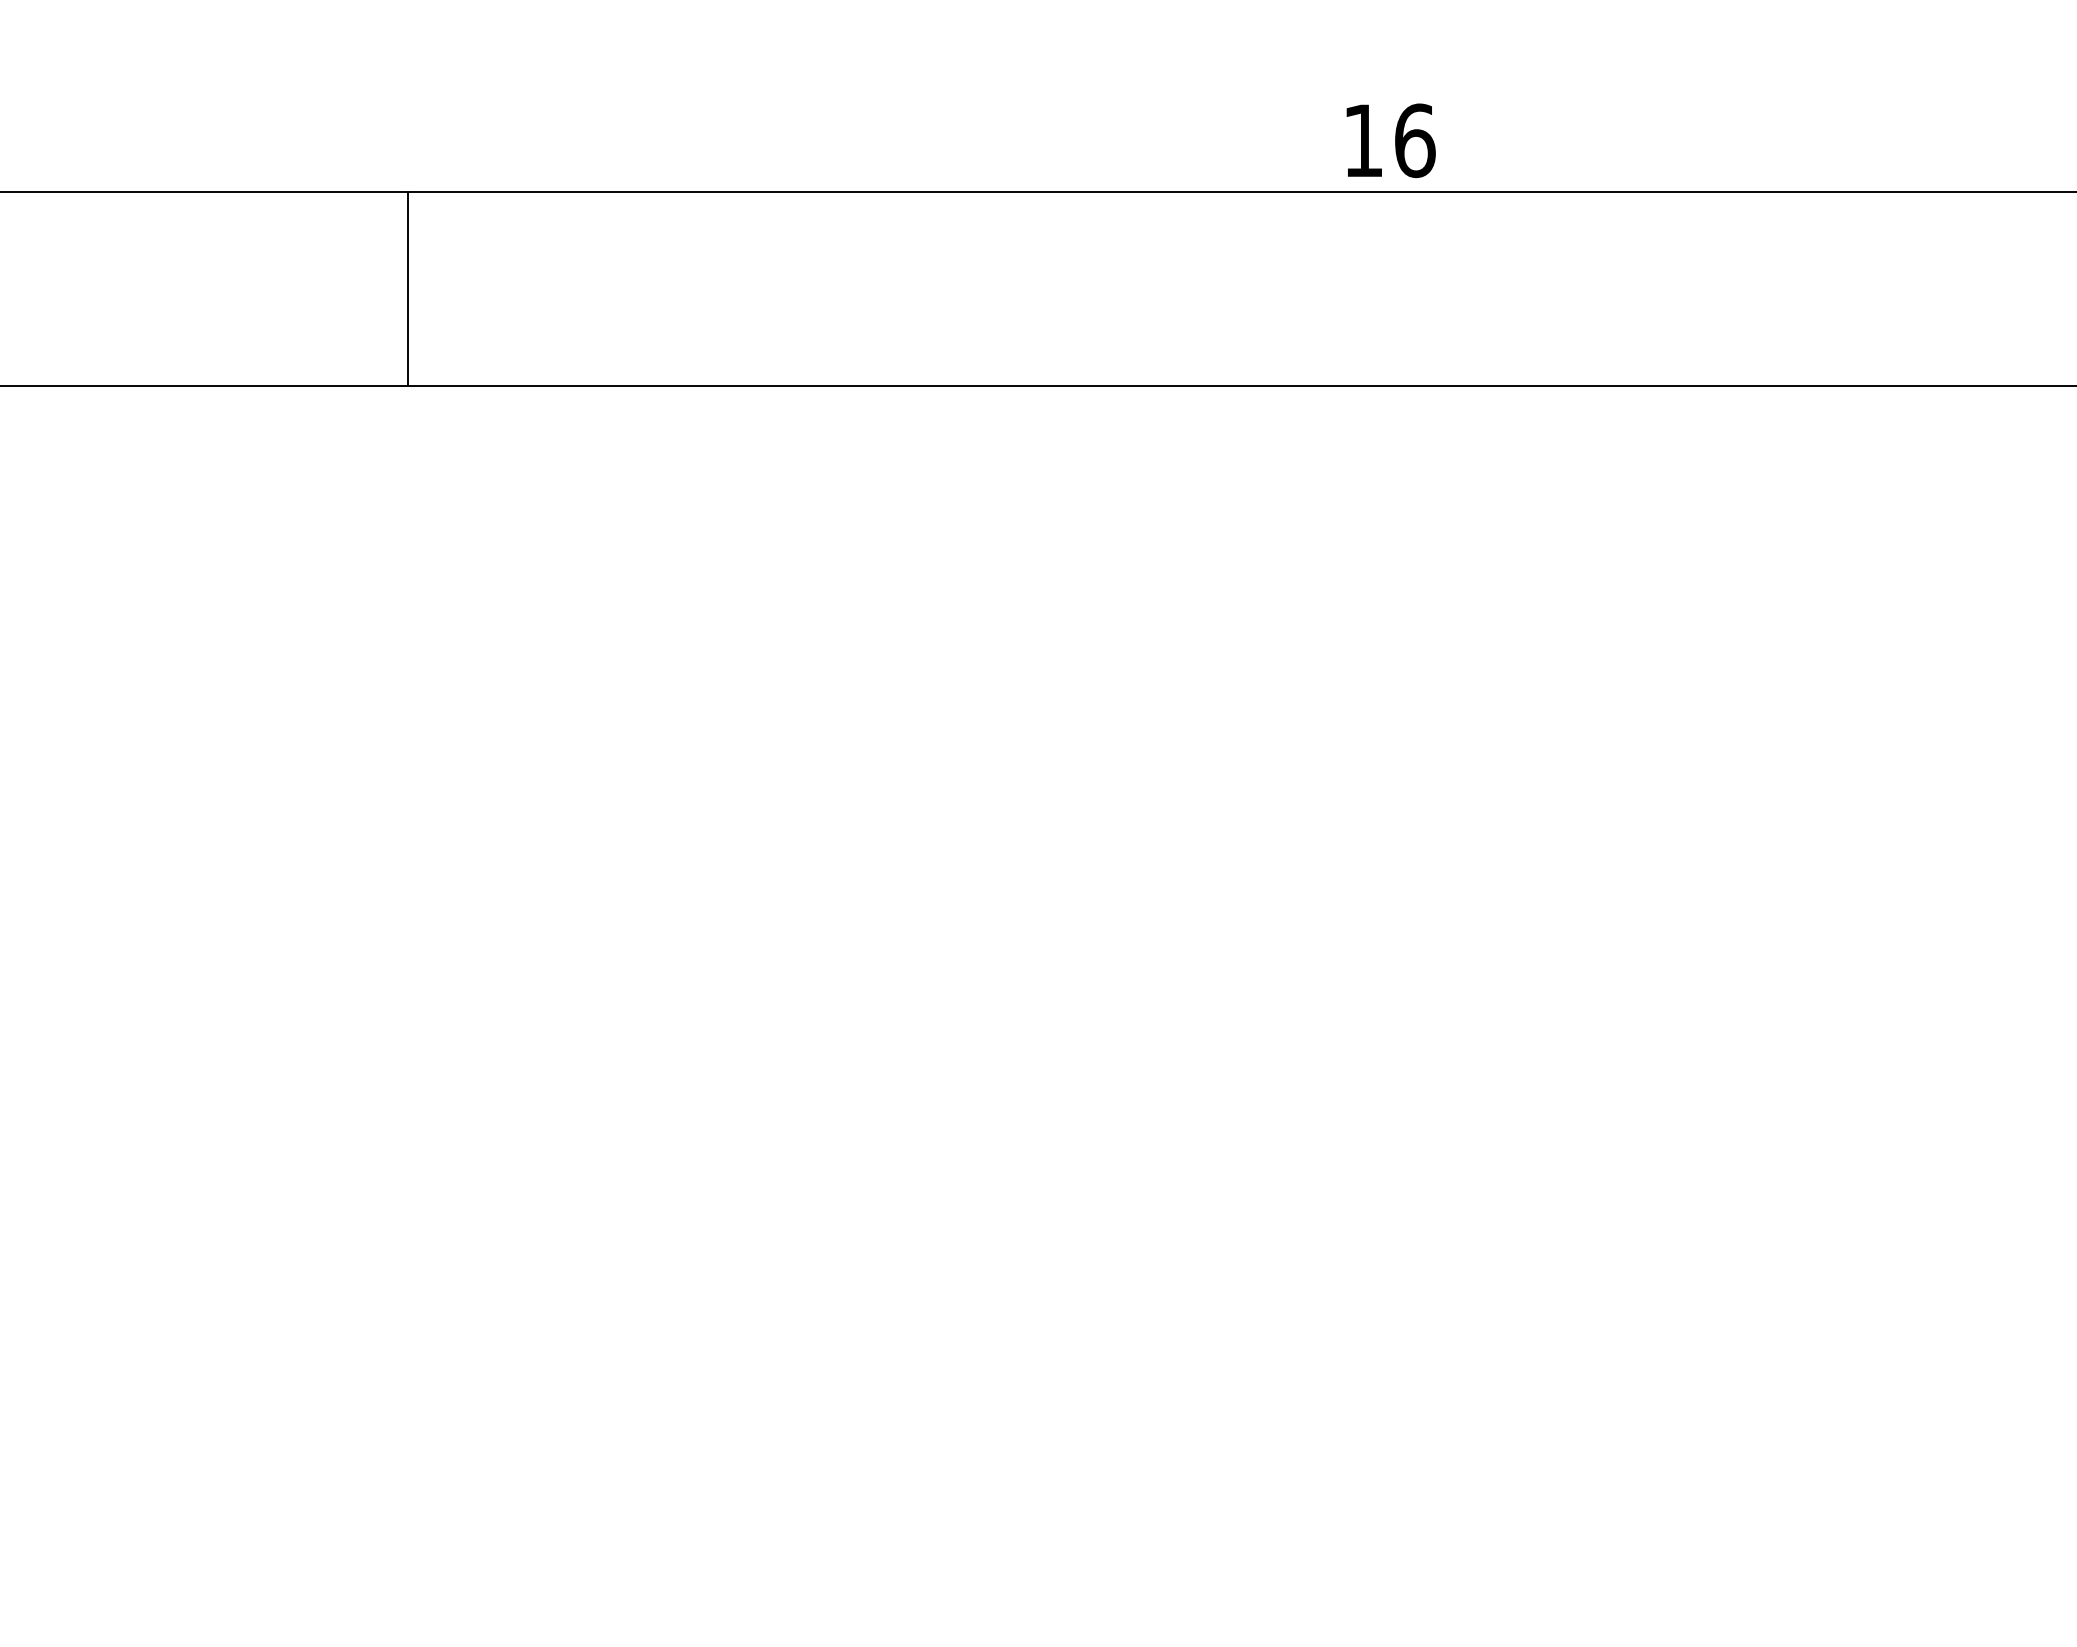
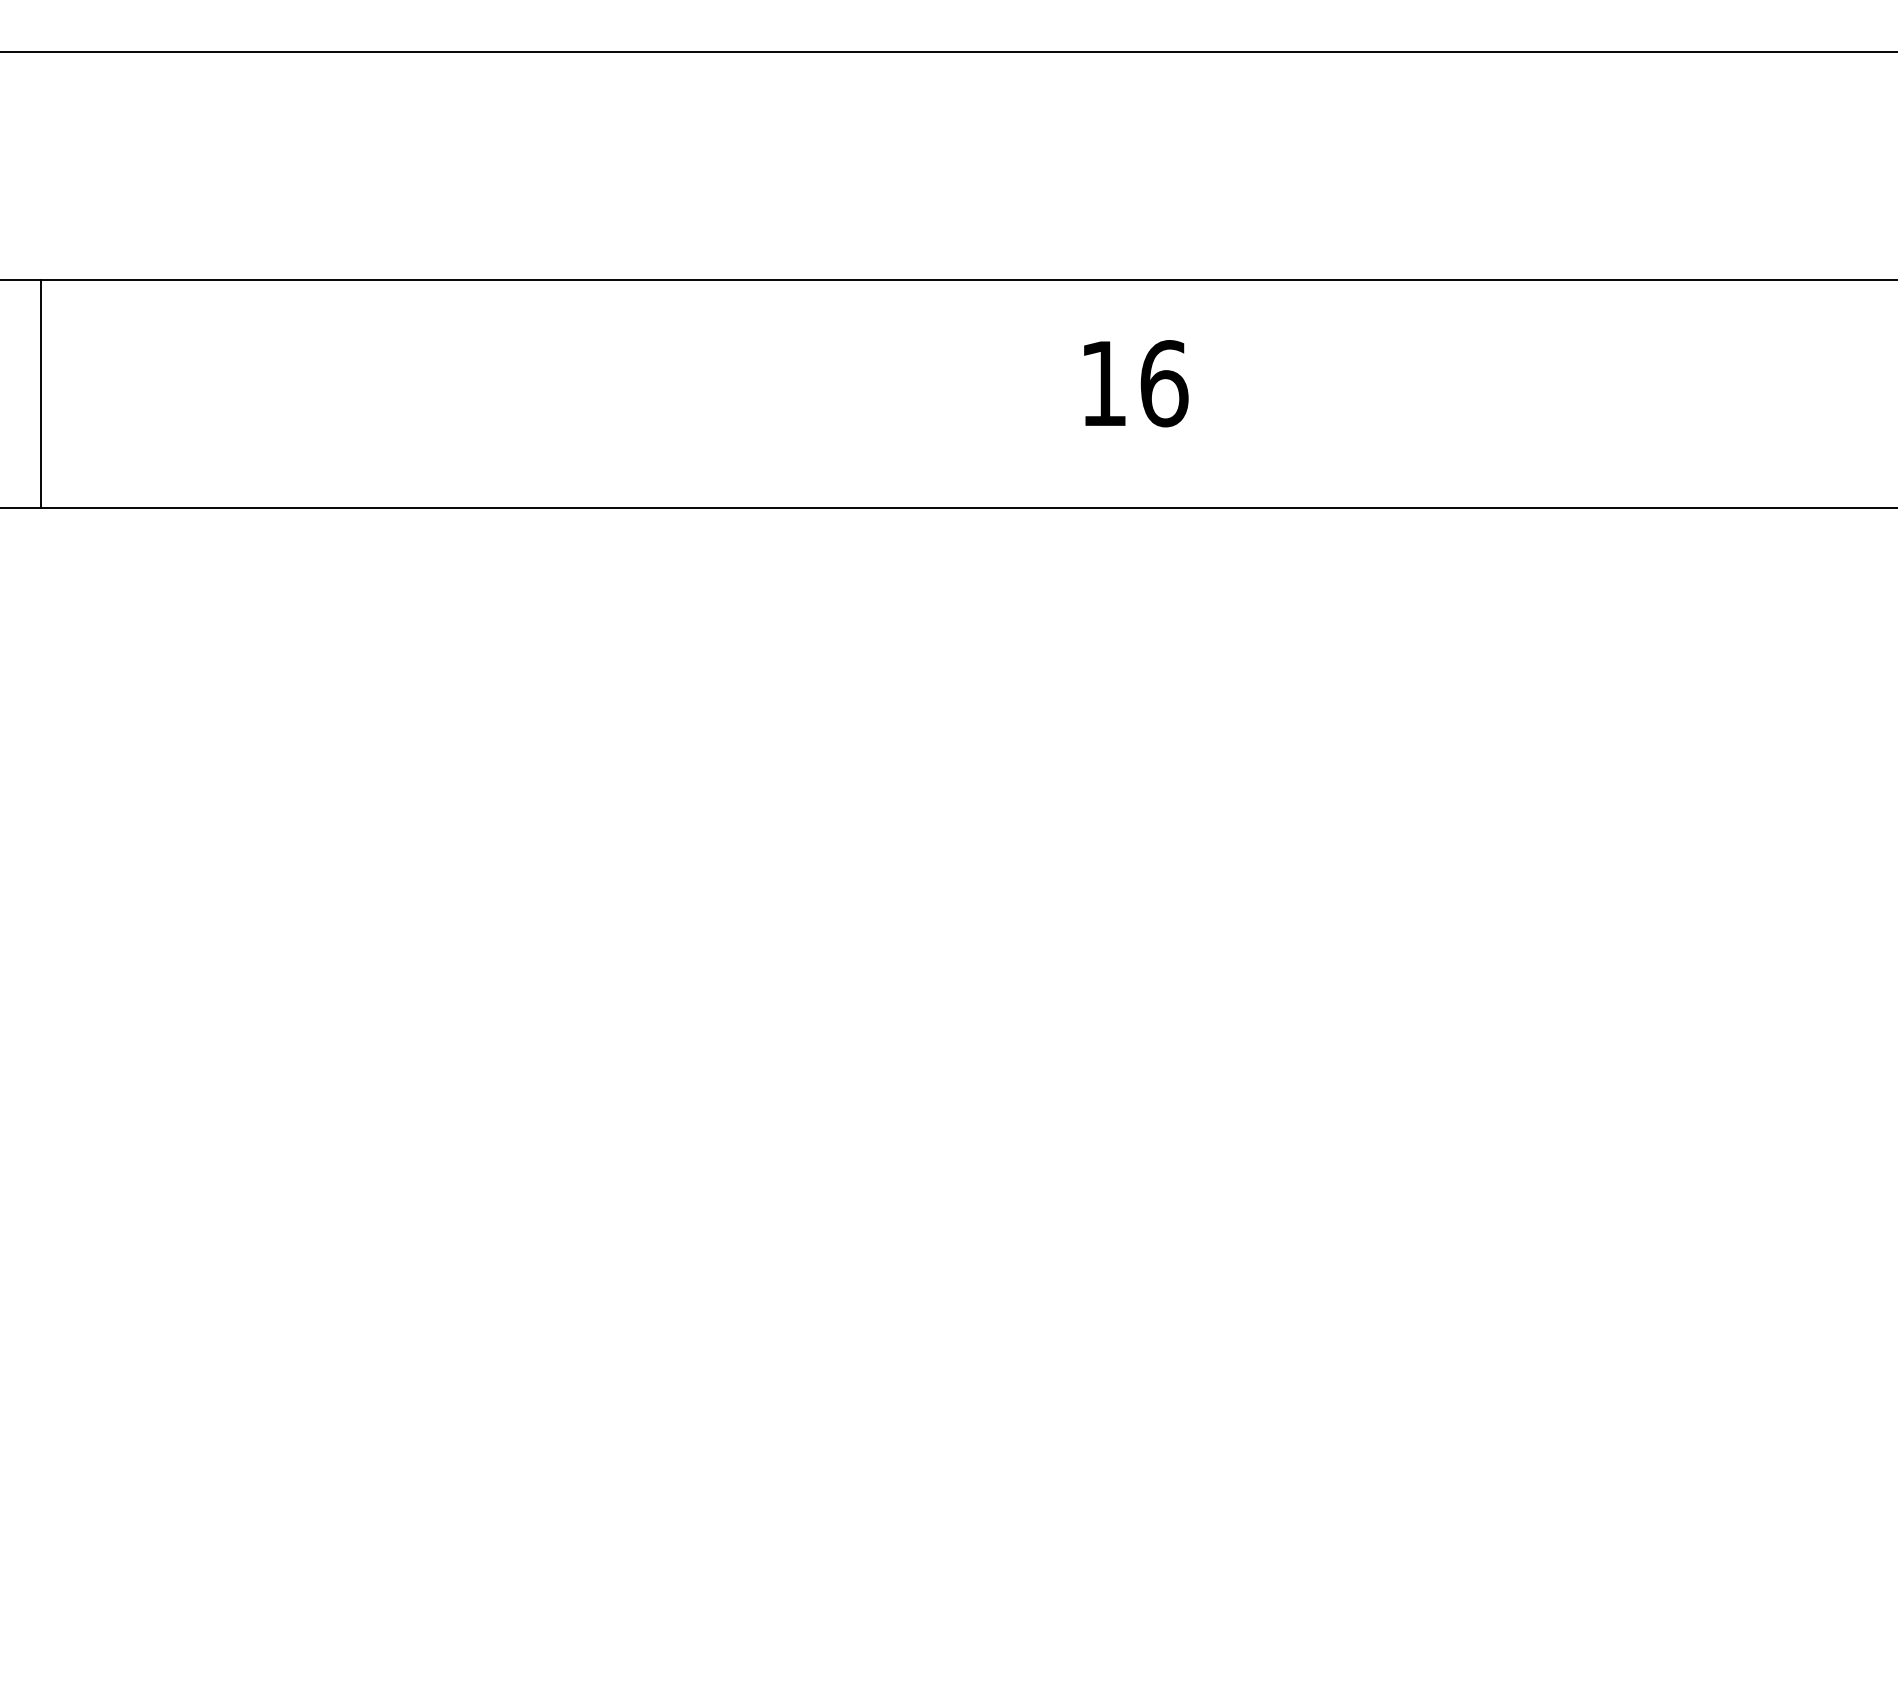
text: (1390, 140) -> (1135, 383), moved
line: (407, 289) -> (40, 393), moved

